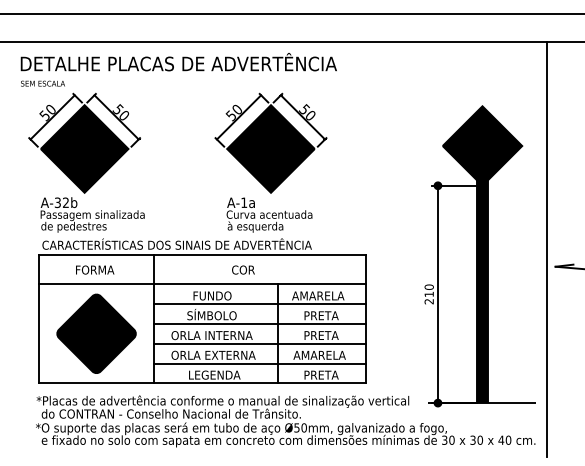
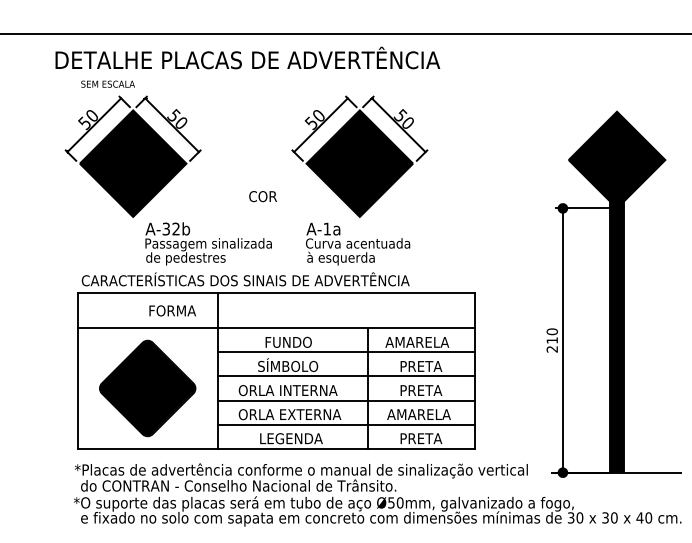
text: (42, 83) -> (107, 84), moved
text: (92, 214) -> (208, 243), moved
text: (95, 269) -> (173, 310), moved
text: (243, 269) -> (263, 195), moved

